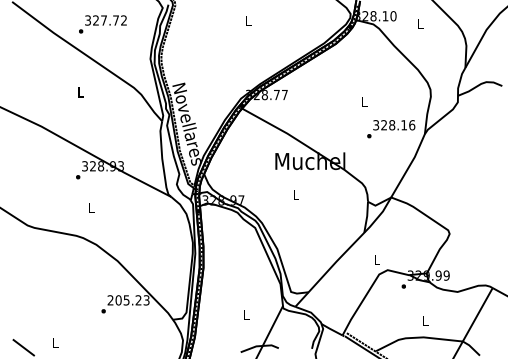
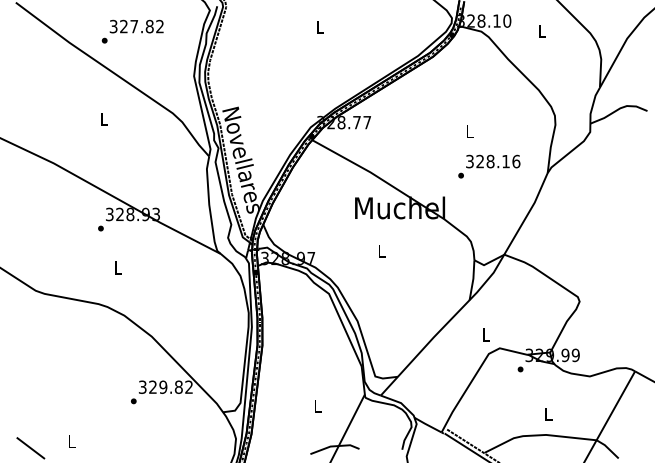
text: (115, 20) -> (149, 26), 327.72 -> 327.82
text: (391, 129) -> (489, 166), moved
text: (128, 299) -> (165, 386), 205.23 -> 329.82

